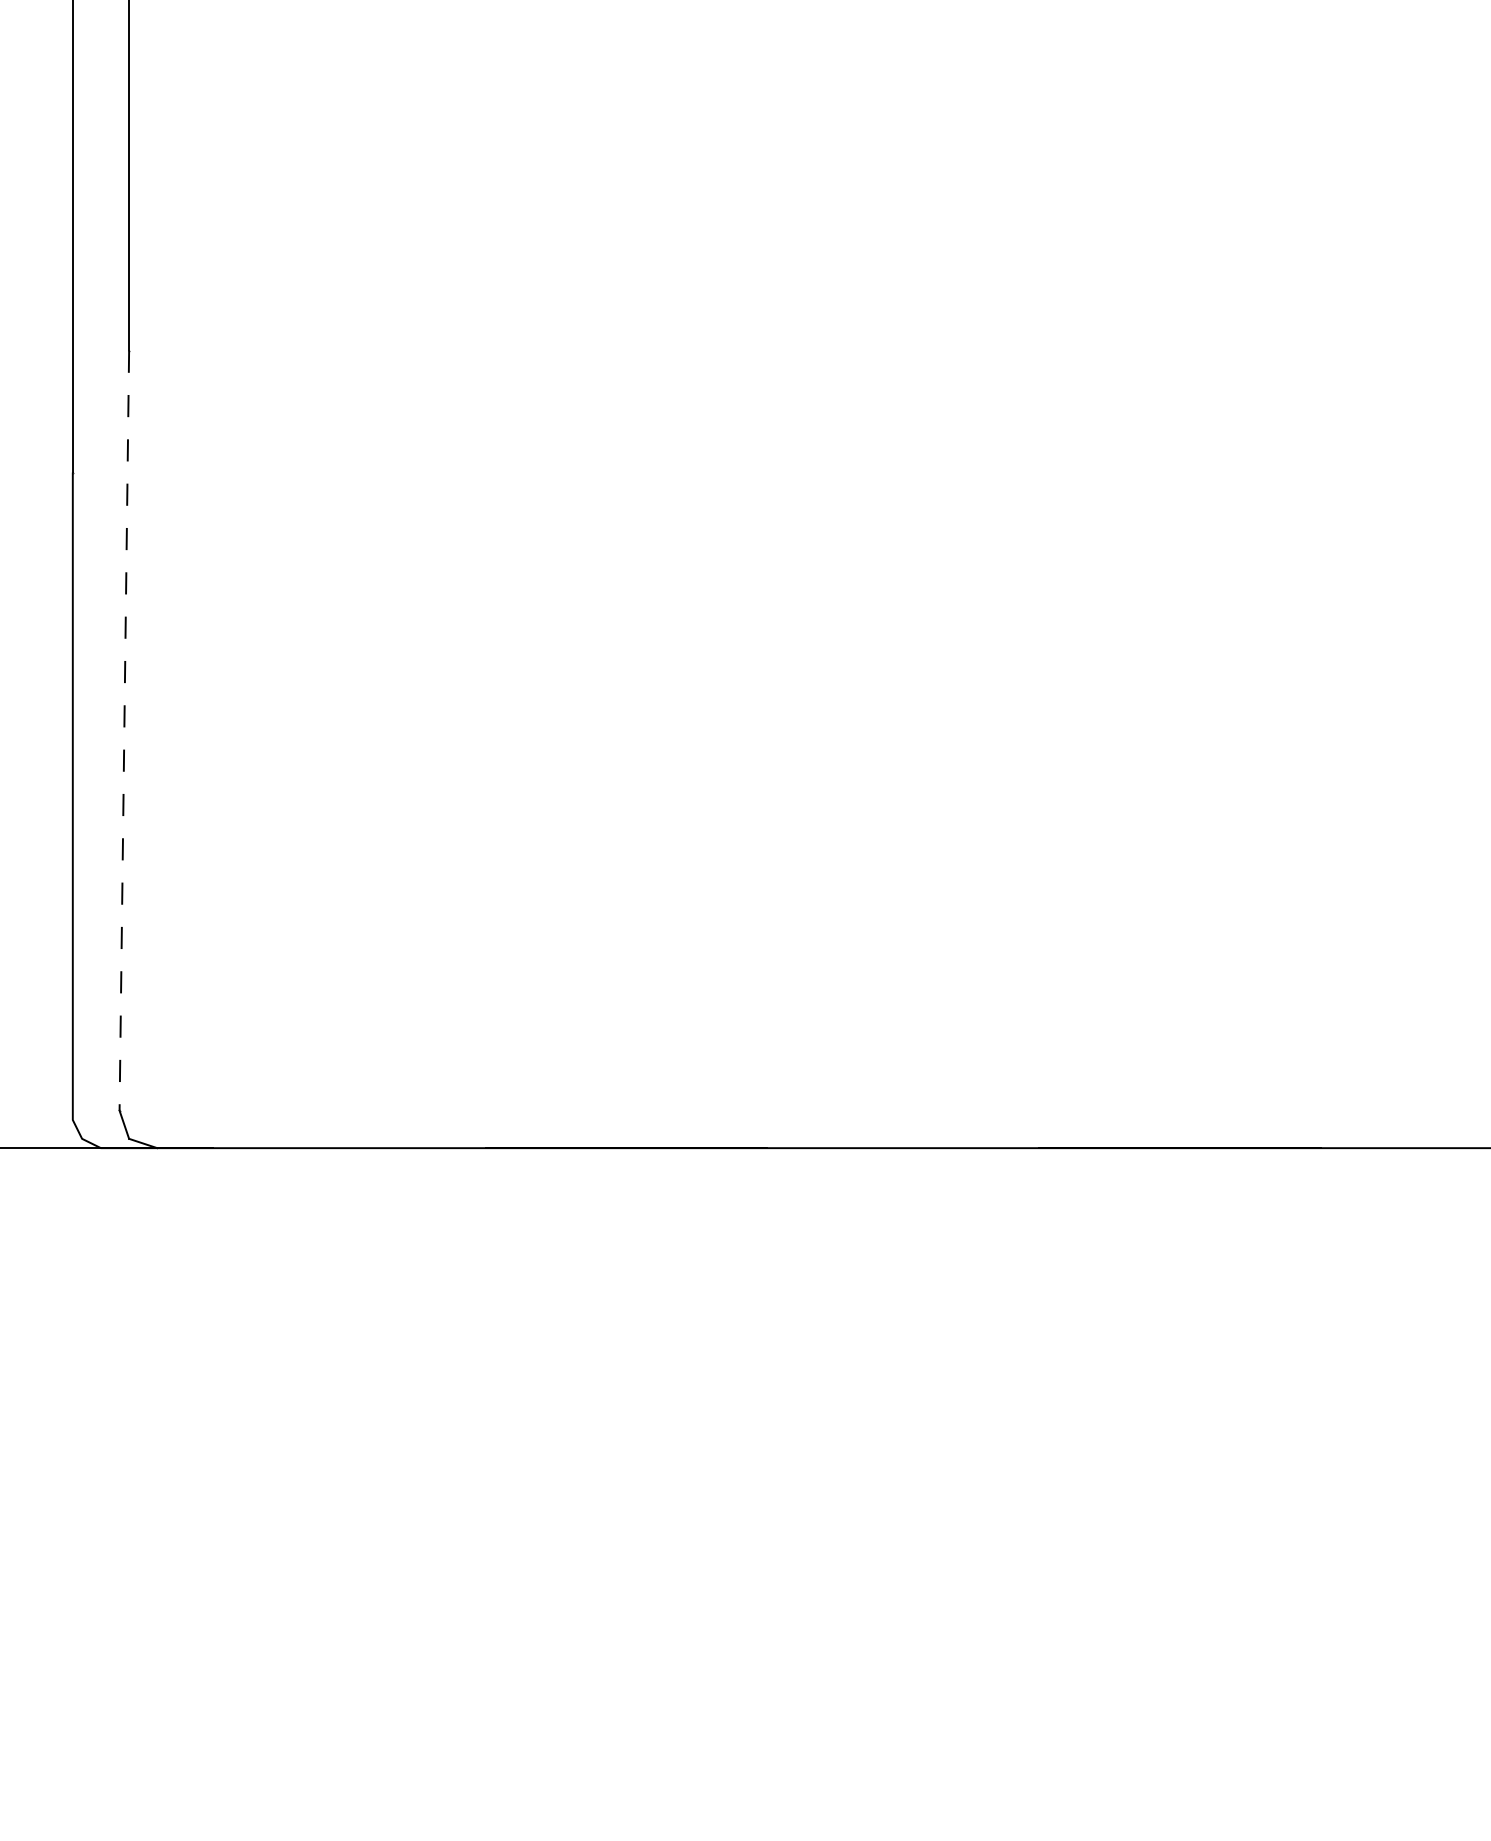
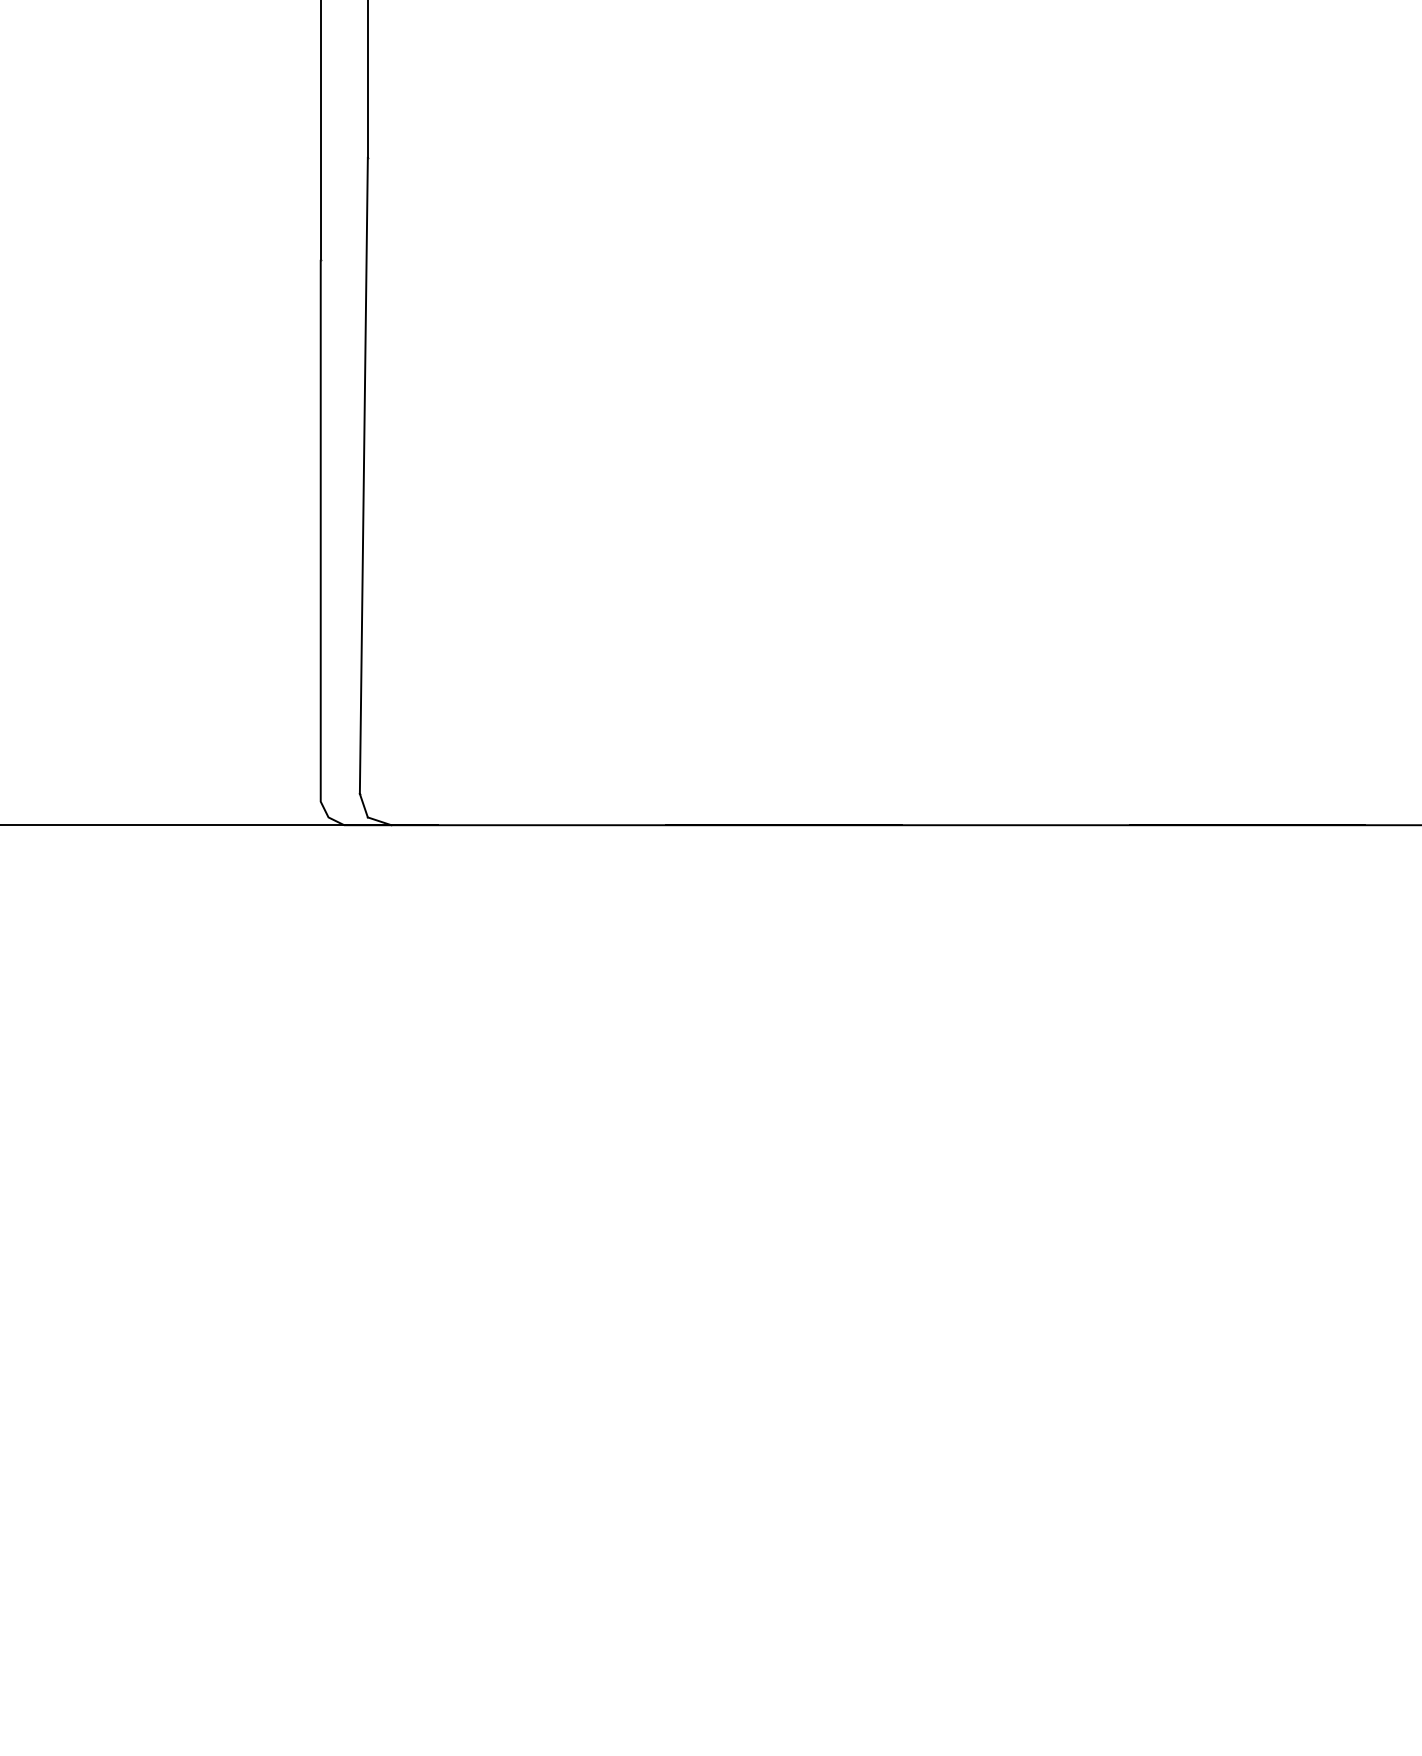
line: (123, 731) -> (363, 476), dashed -> solid

